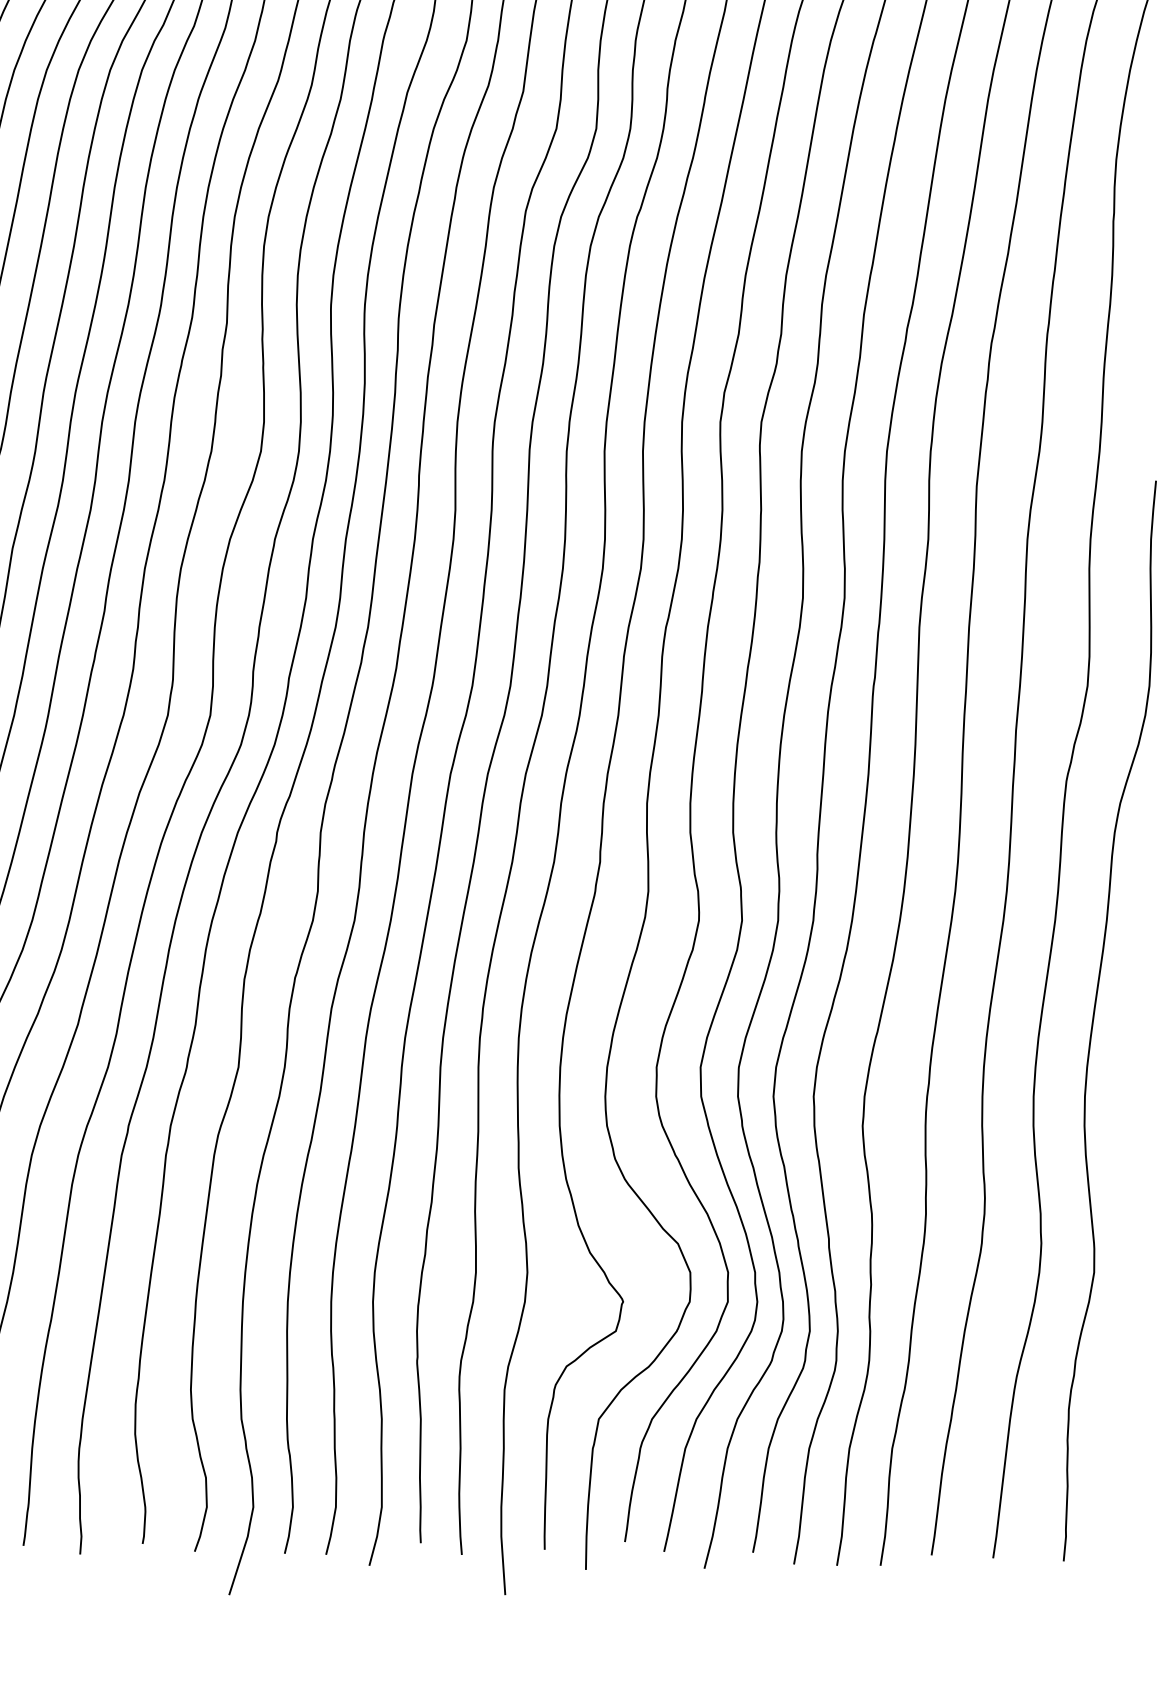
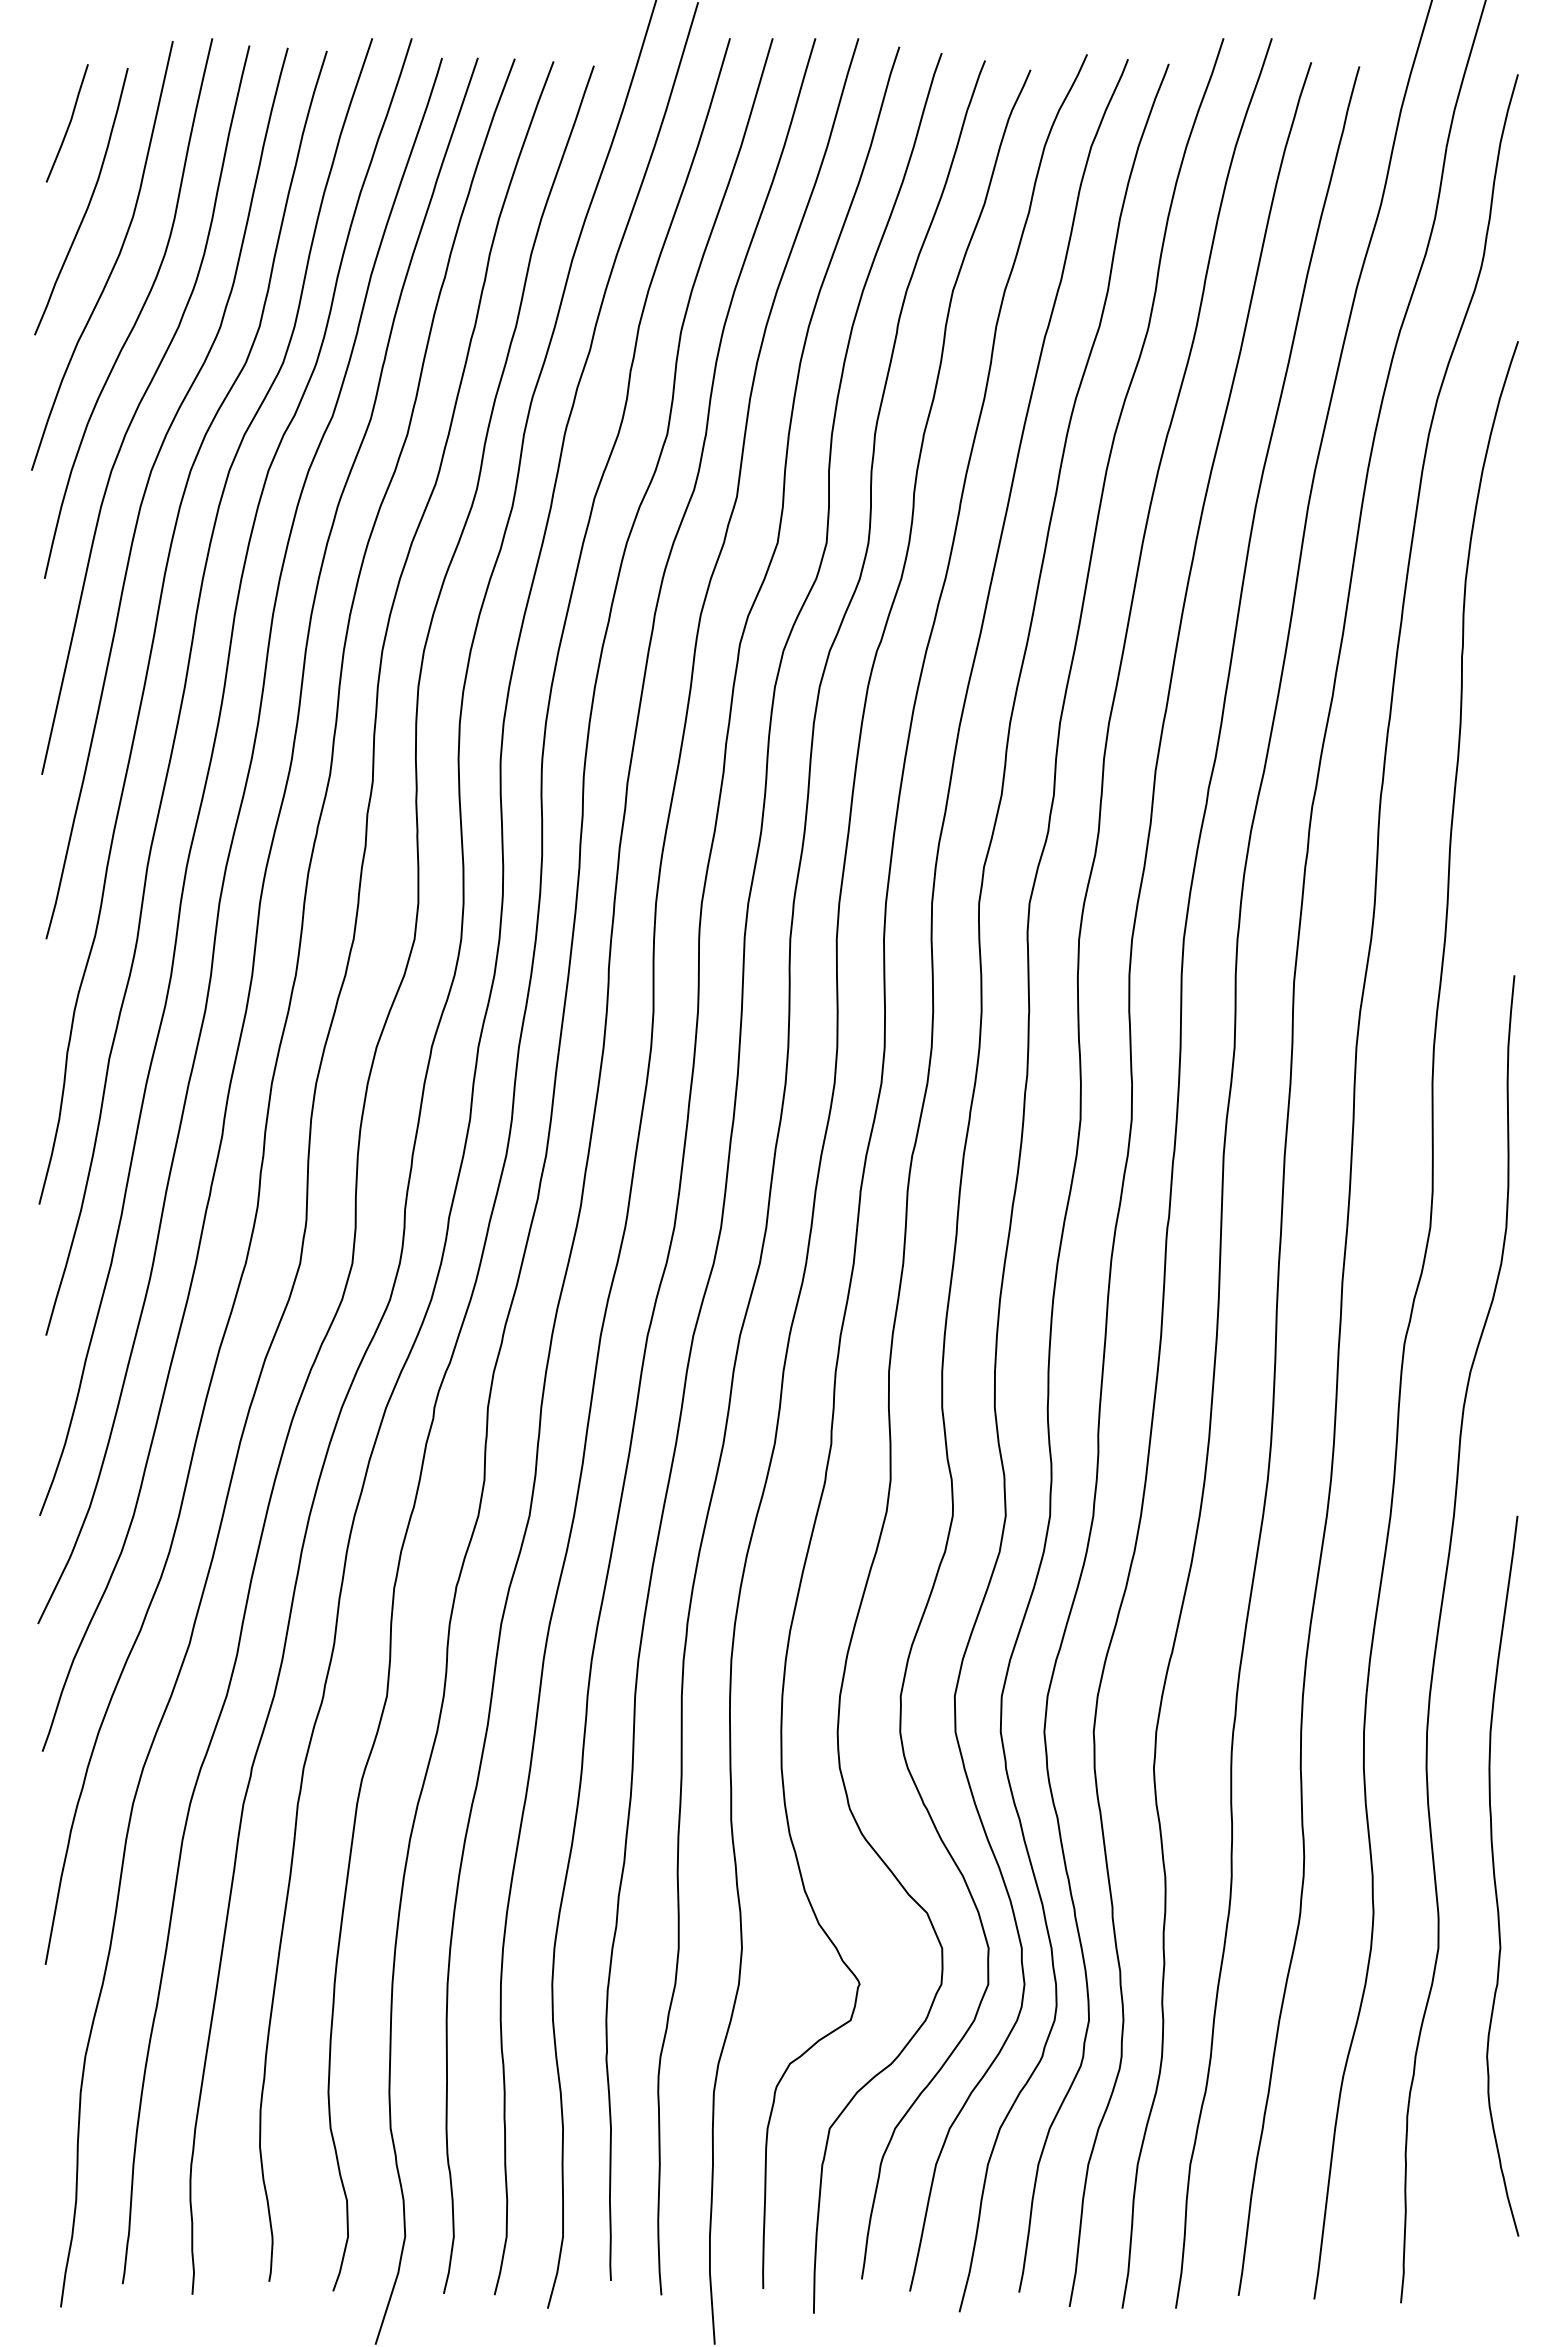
curve: (1140, 1213) -> (1495, 1875), added

